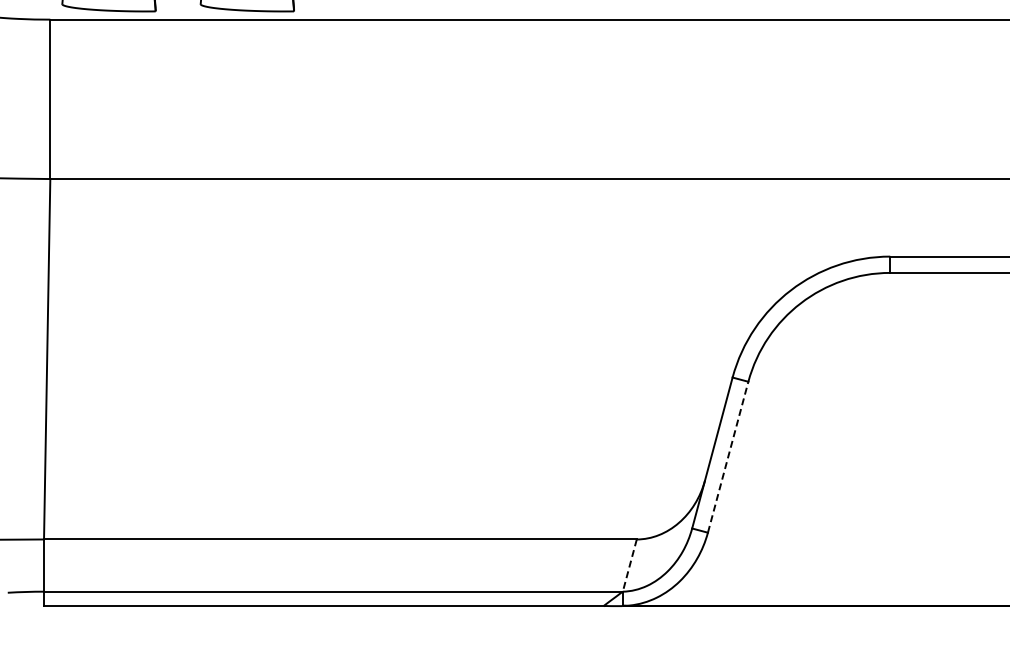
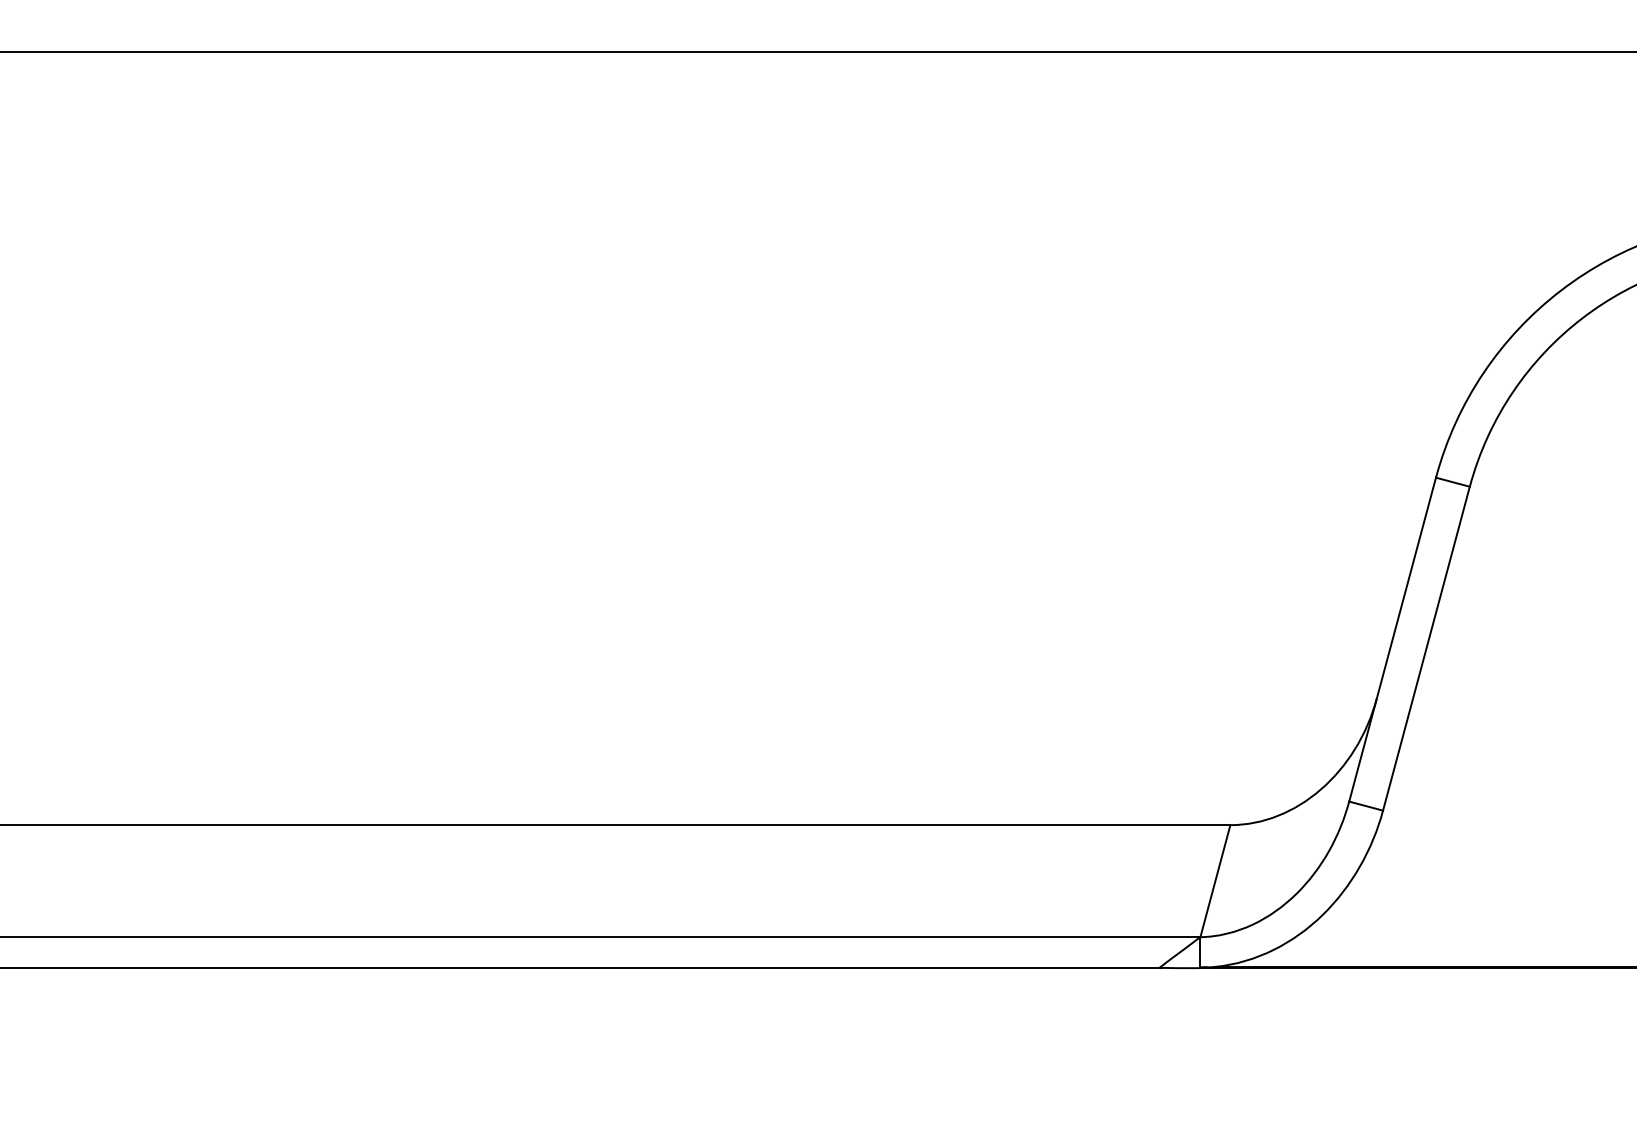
line: (728, 456) -> (1427, 647), dashed -> solid
line: (629, 566) -> (1214, 883), dashed -> solid

